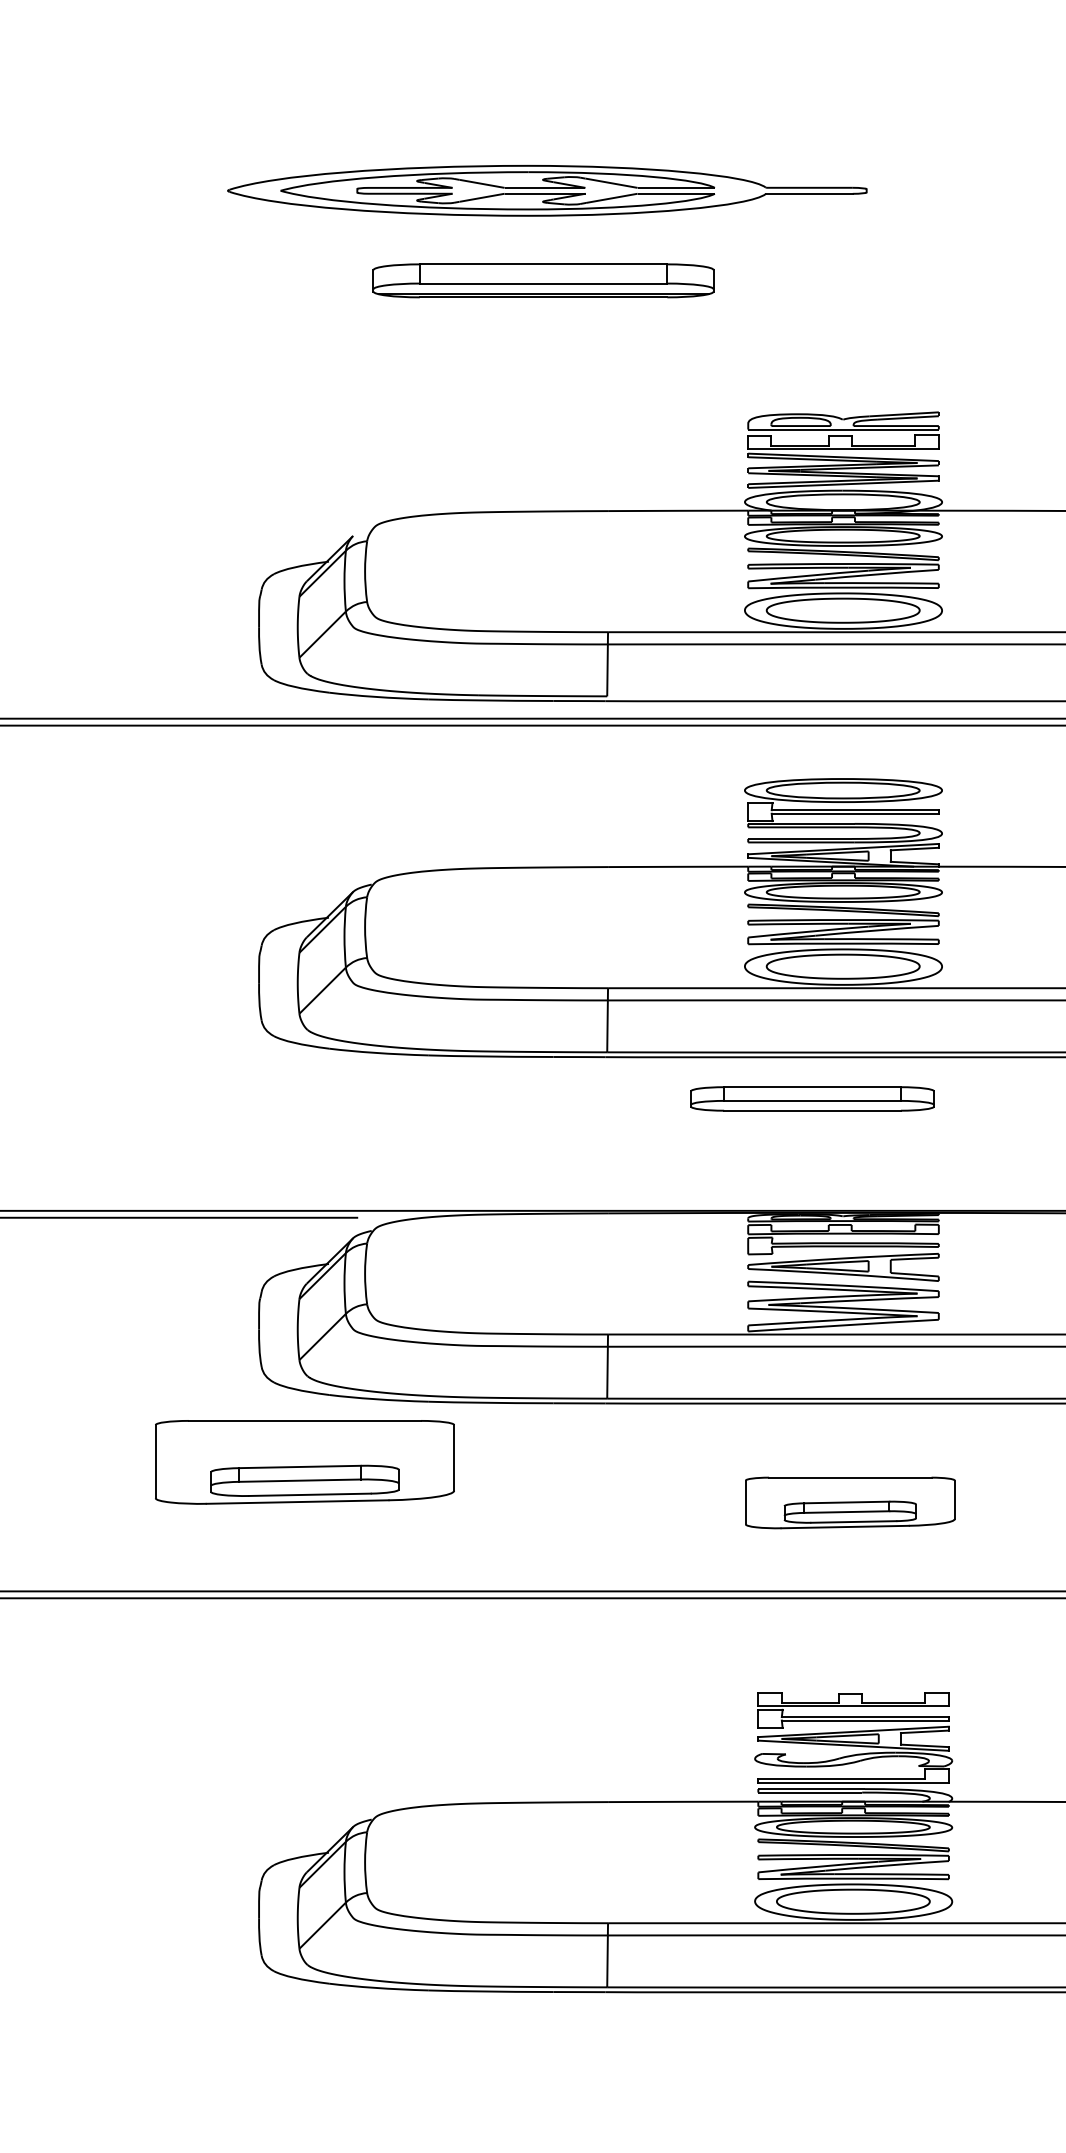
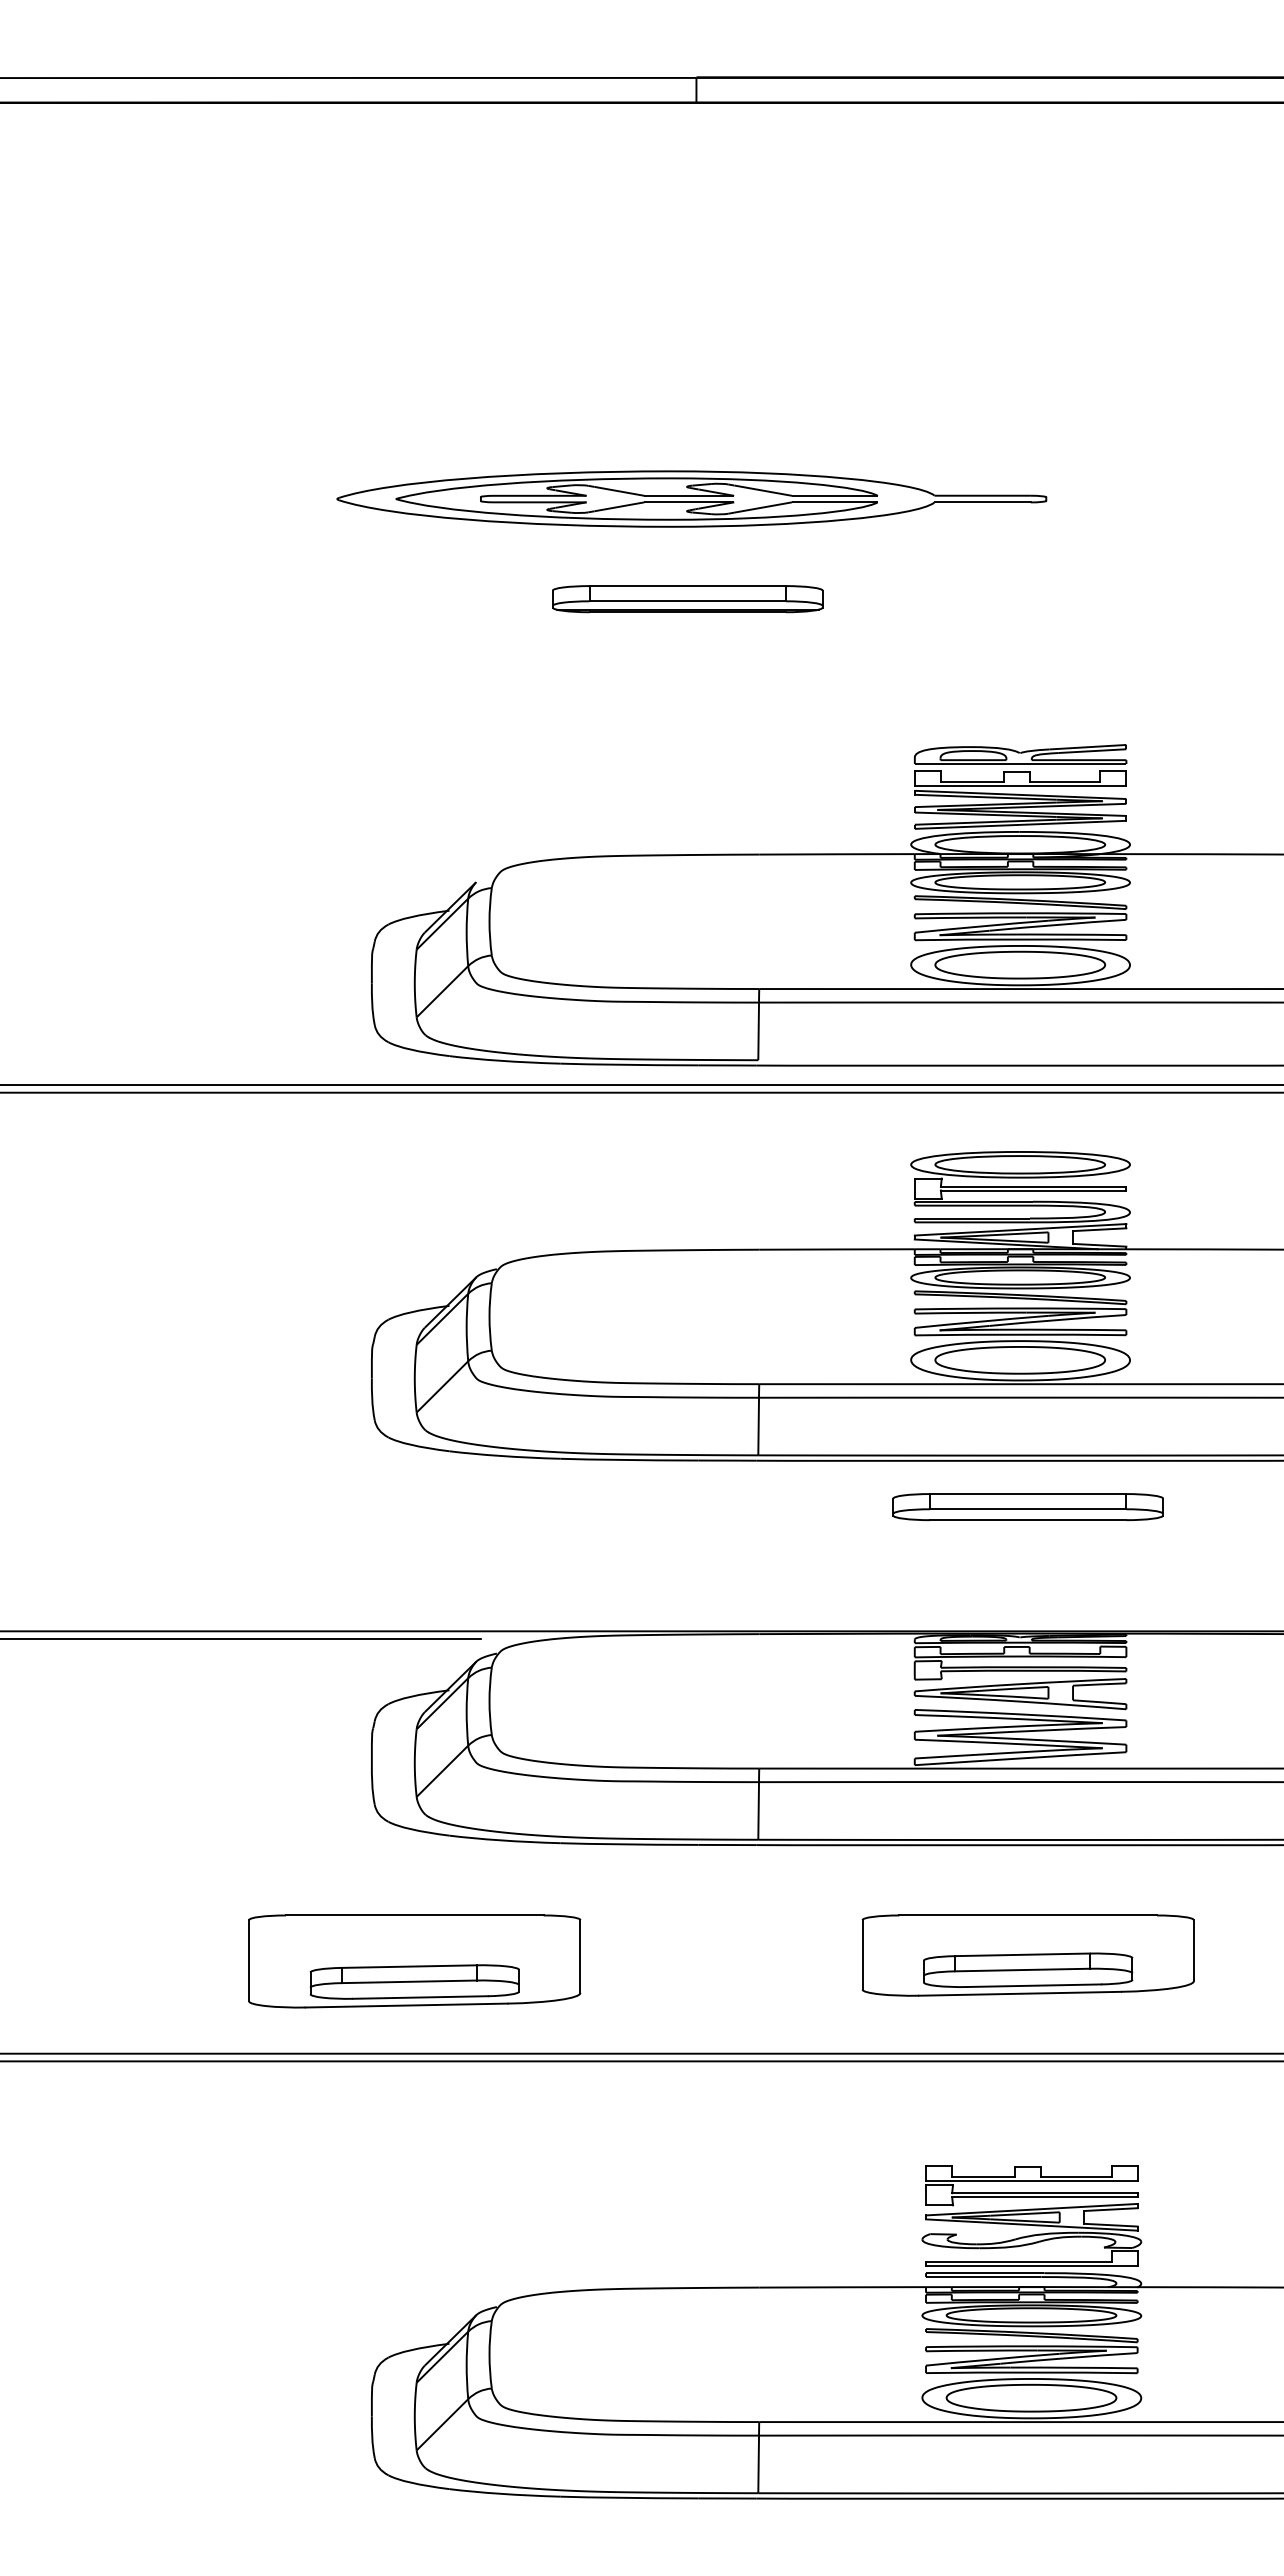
part: (543, 281) -> (687, 599), size x0.71
part: (811, 1099) -> (1027, 1507), moved
part: (304, 1462) -> (414, 1961), moved
part: (849, 1502) -> (1027, 1955), size x1.43

